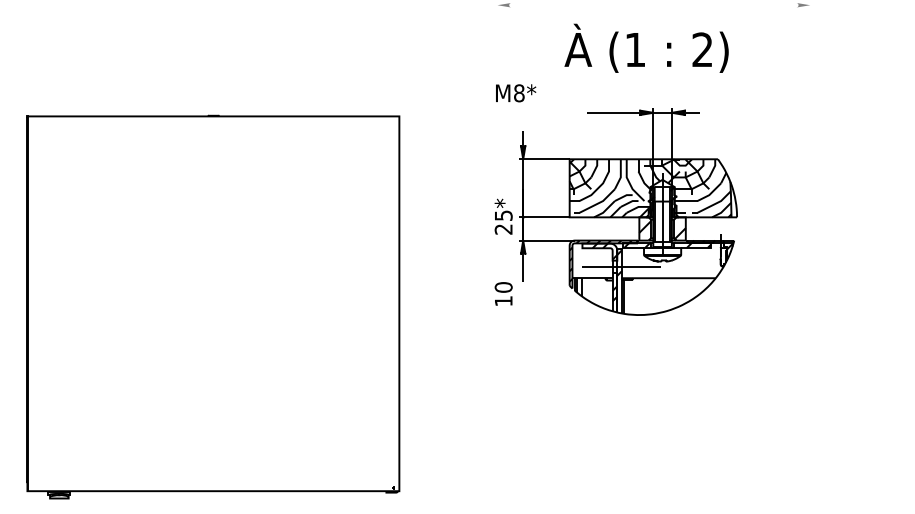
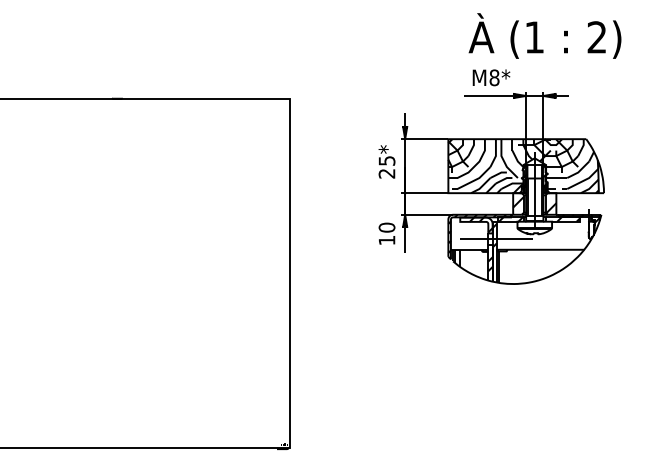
text: (646, 47) -> (544, 35), moved
text: (516, 93) -> (491, 78), moved
text: (503, 216) -> (386, 161), moved
text: (503, 293) -> (386, 233), moved

